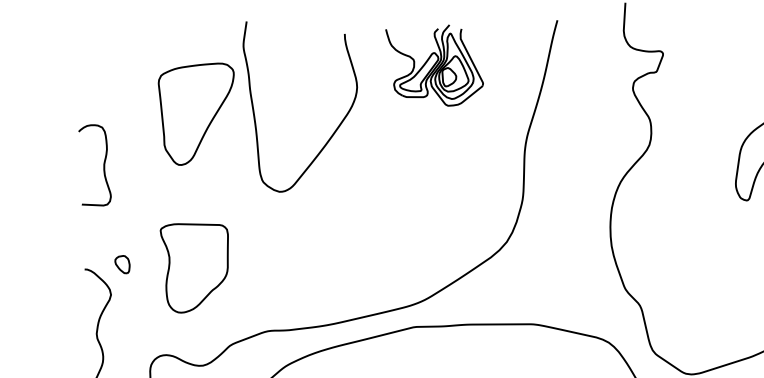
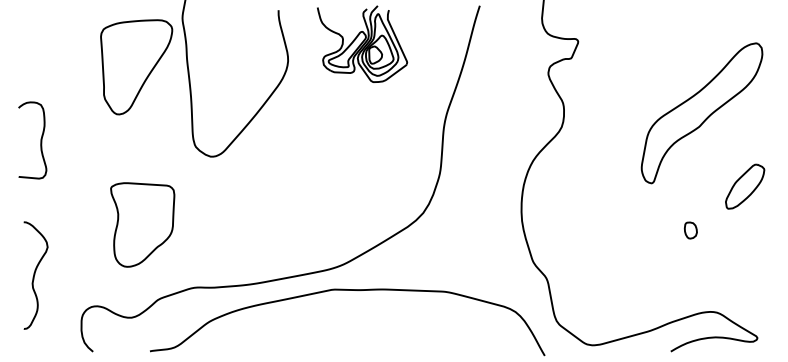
part: (197, 114) -> (136, 67), moved
curve: (103, 165) -> (40, 140), moved
part: (122, 264) -> (59, 219), removed
part: (195, 267) -> (142, 224), moved

